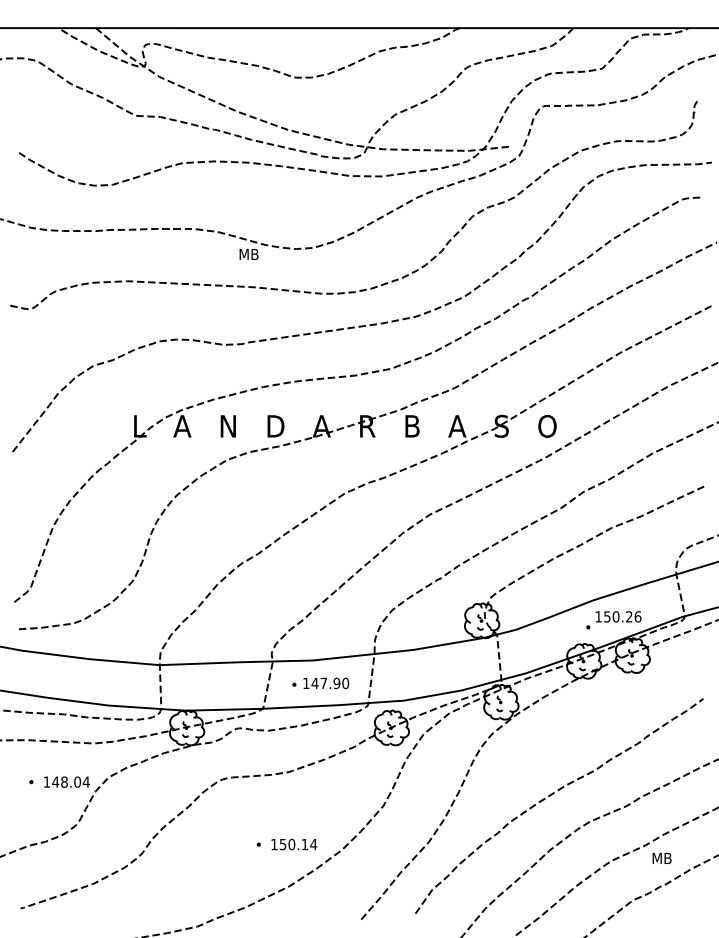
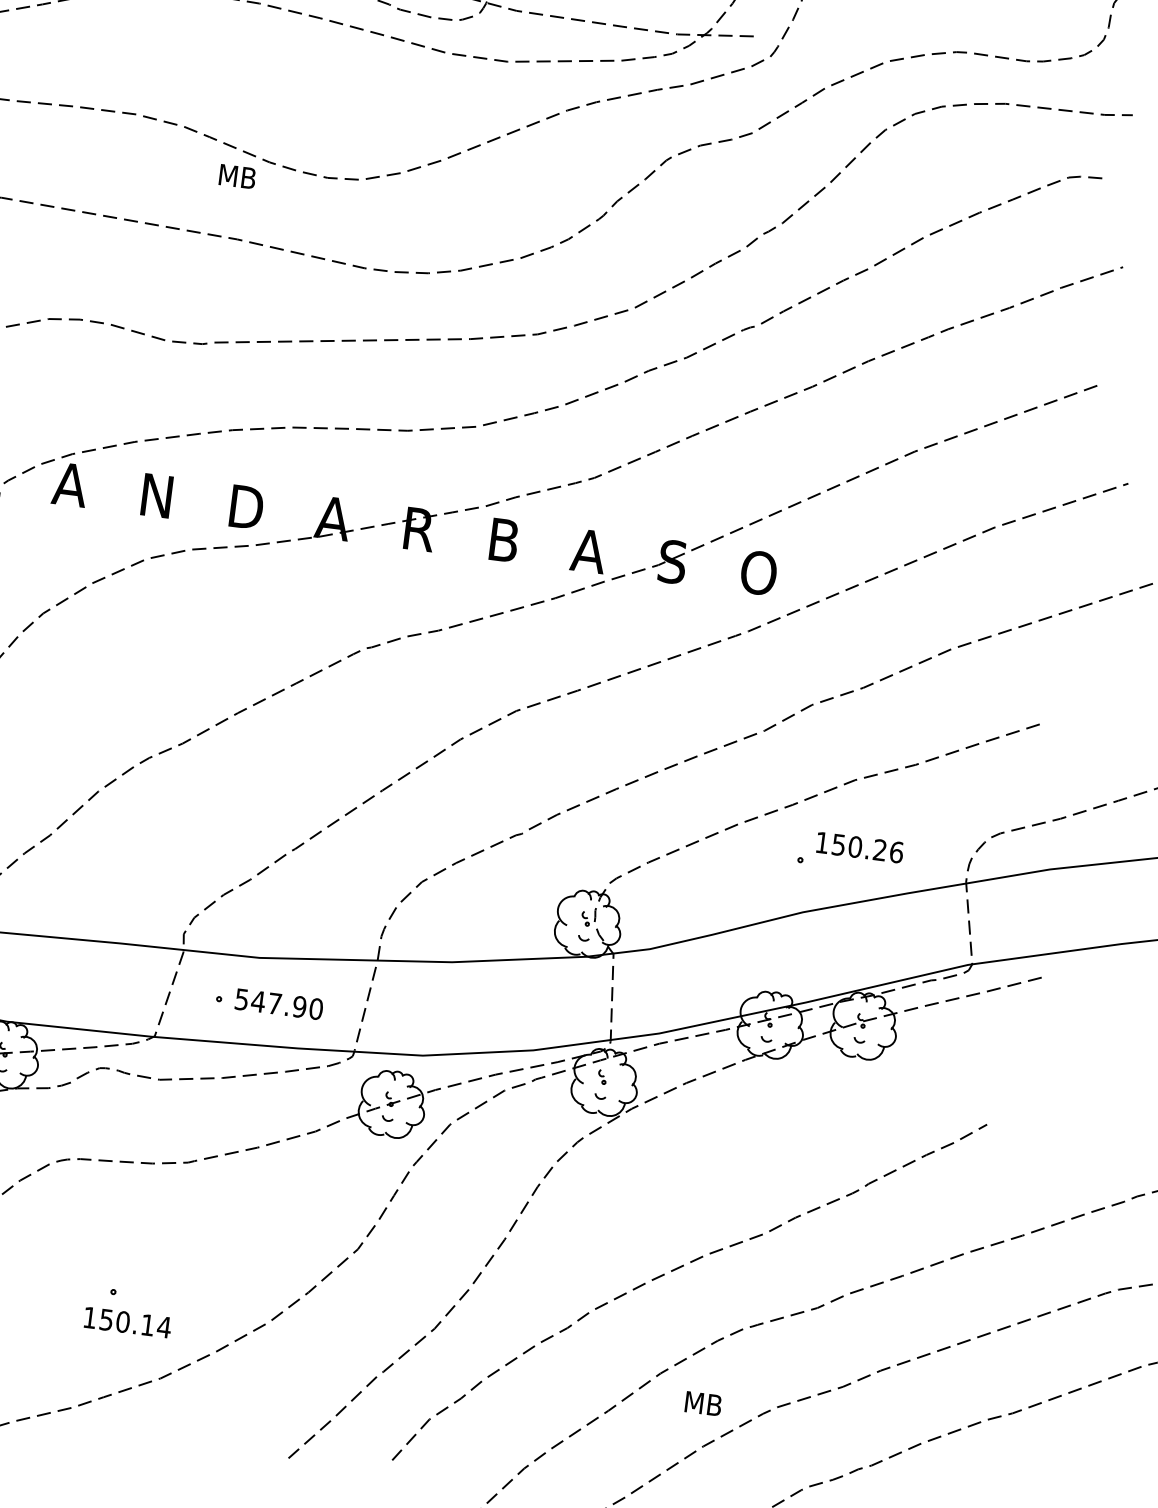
part: (613, 620) -> (849, 853), moved
text: (306, 683) -> (242, 999), 147.90 -> 547.90
text: (294, 844) -> (128, 1322), moved
text: (661, 858) -> (702, 1403), moved

